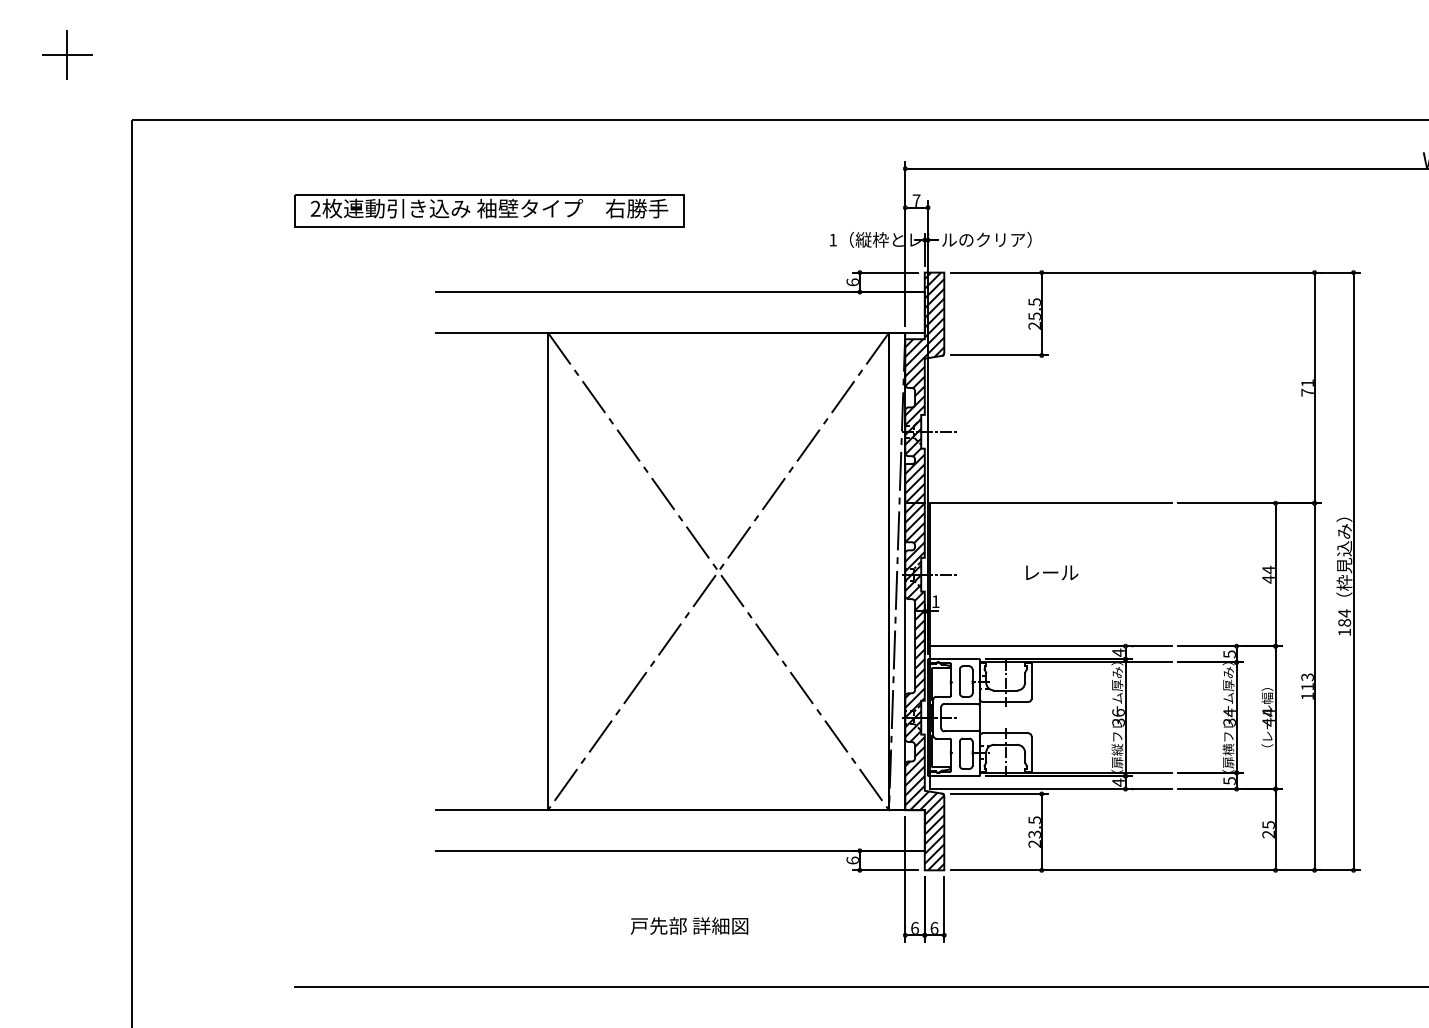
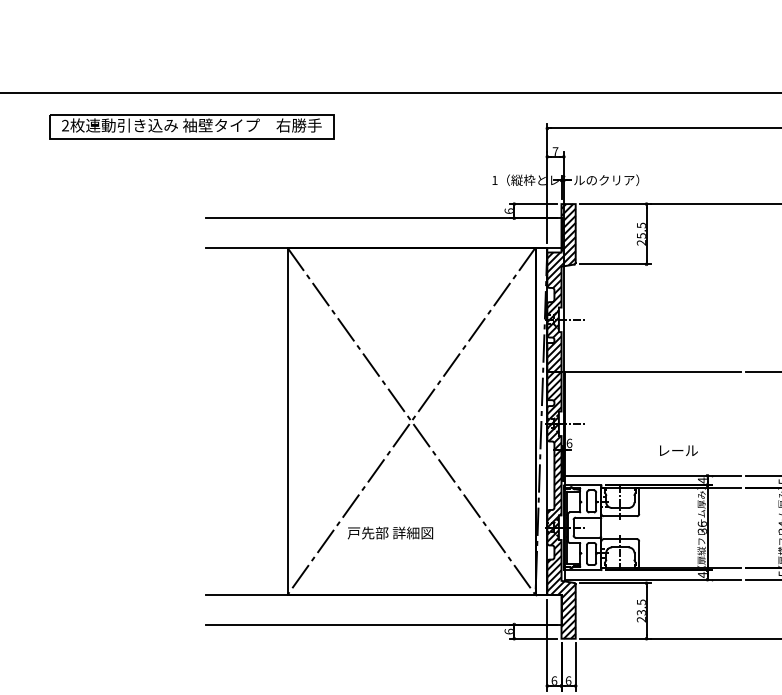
part: (489, 210) -> (191, 126), moved
text: (1052, 572) -> (679, 450), moved
text: (935, 601) -> (569, 443), 1 -> 6
text: (689, 925) -> (390, 532), moved

